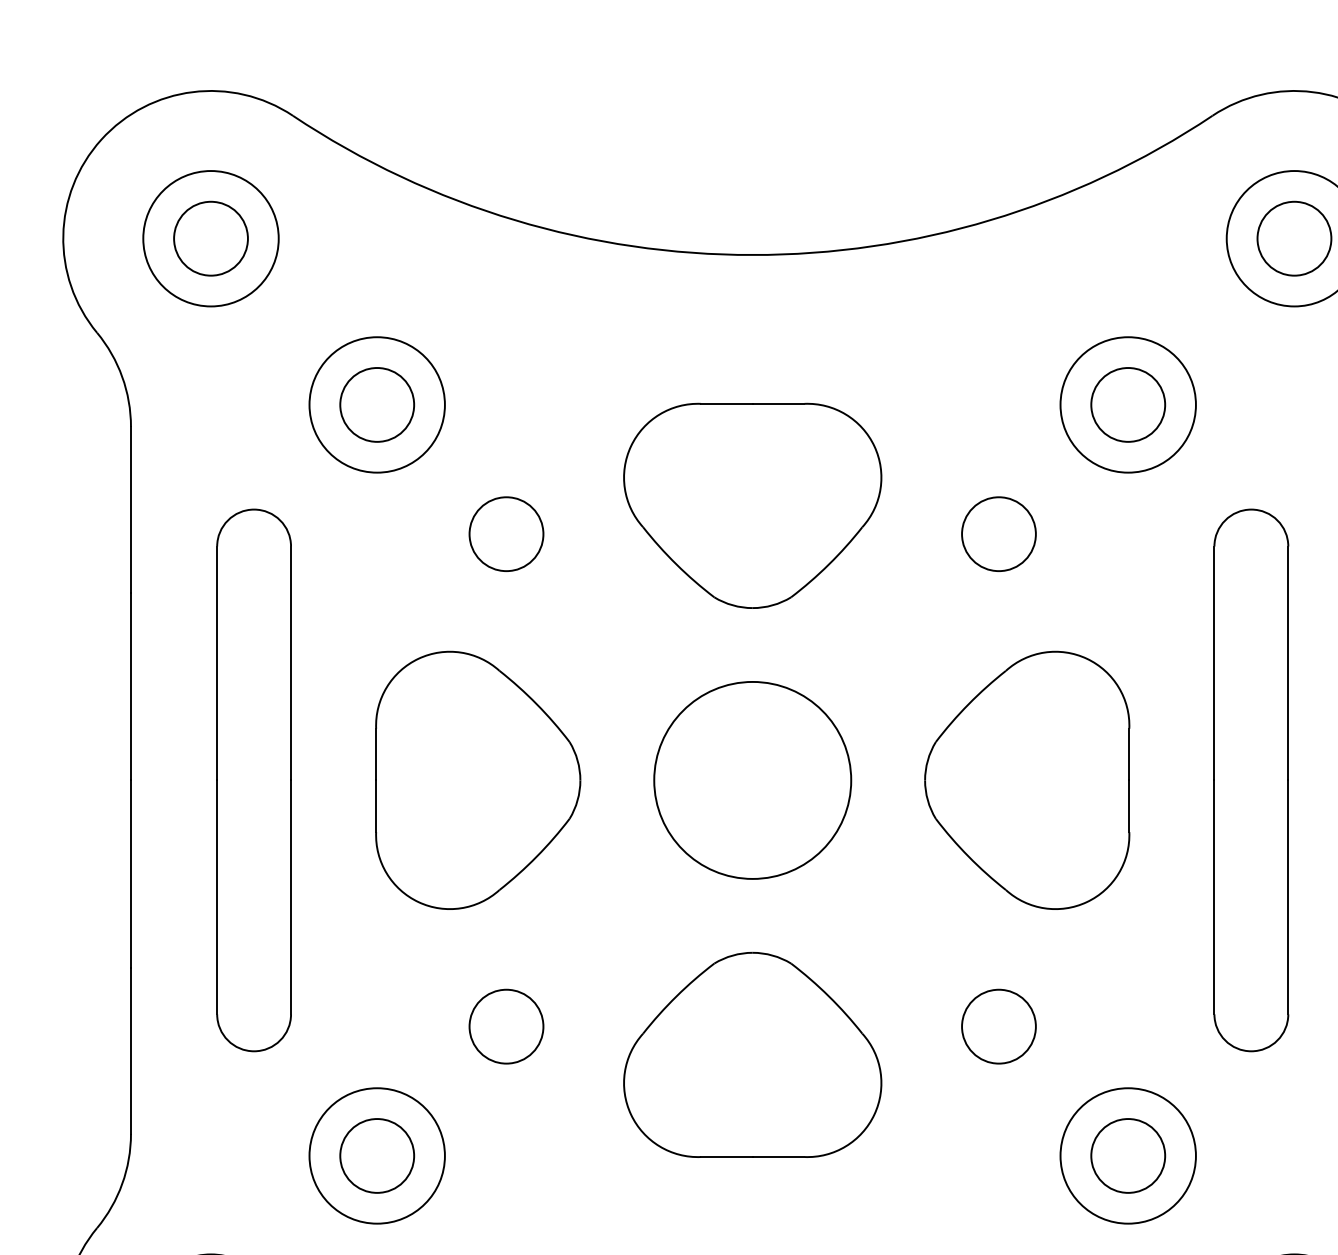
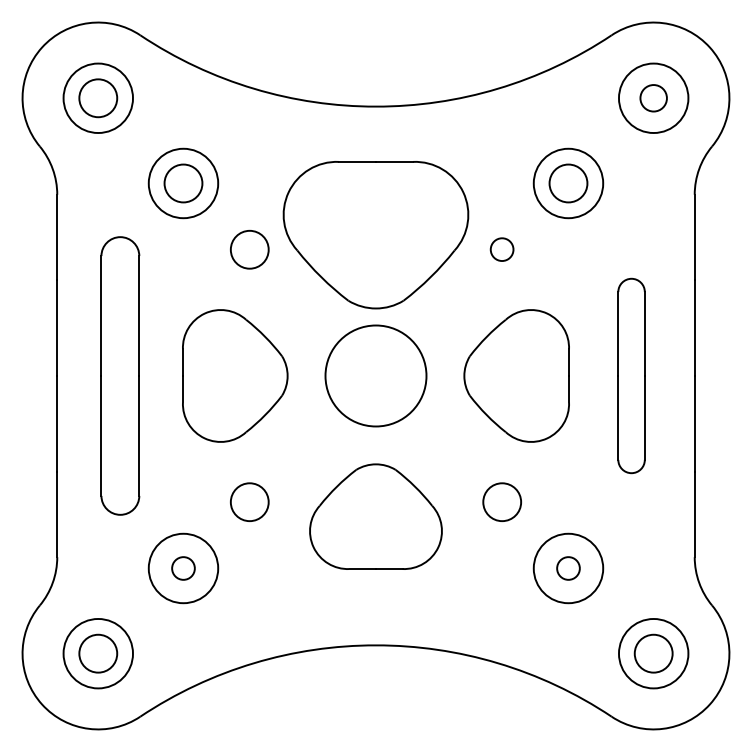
circle: (1294, 239) -> (653, 98), size x0.7
part: (751, 506) -> (375, 235), size x1.4
circle: (997, 533) -> (501, 249), size x0.6
part: (1251, 779) -> (631, 375), size x0.7
circle: (377, 1155) -> (183, 568), size x0.6
circle: (1128, 1155) -> (568, 568), size x0.6

